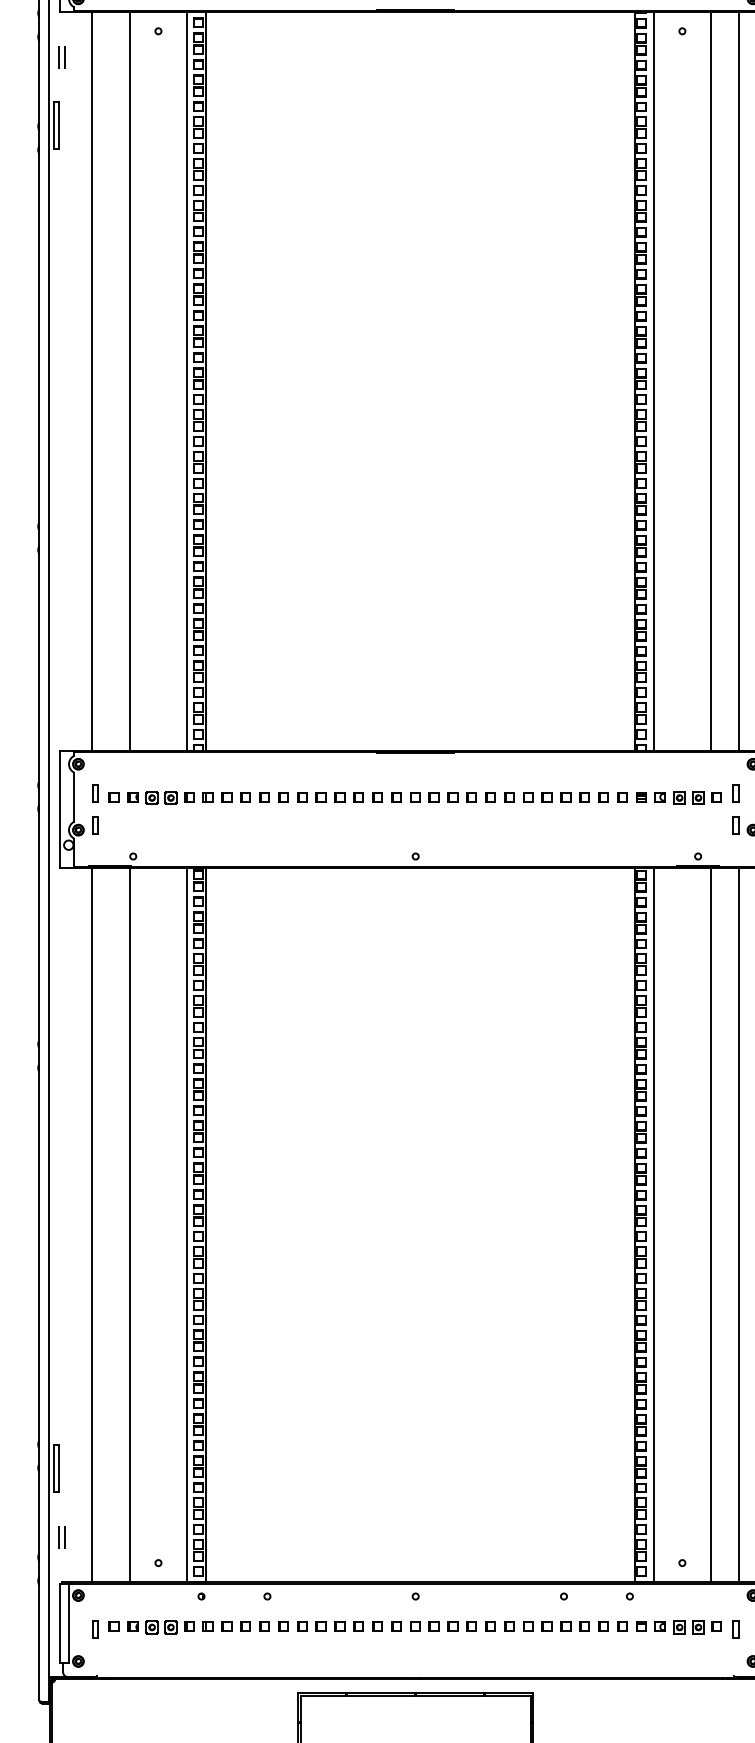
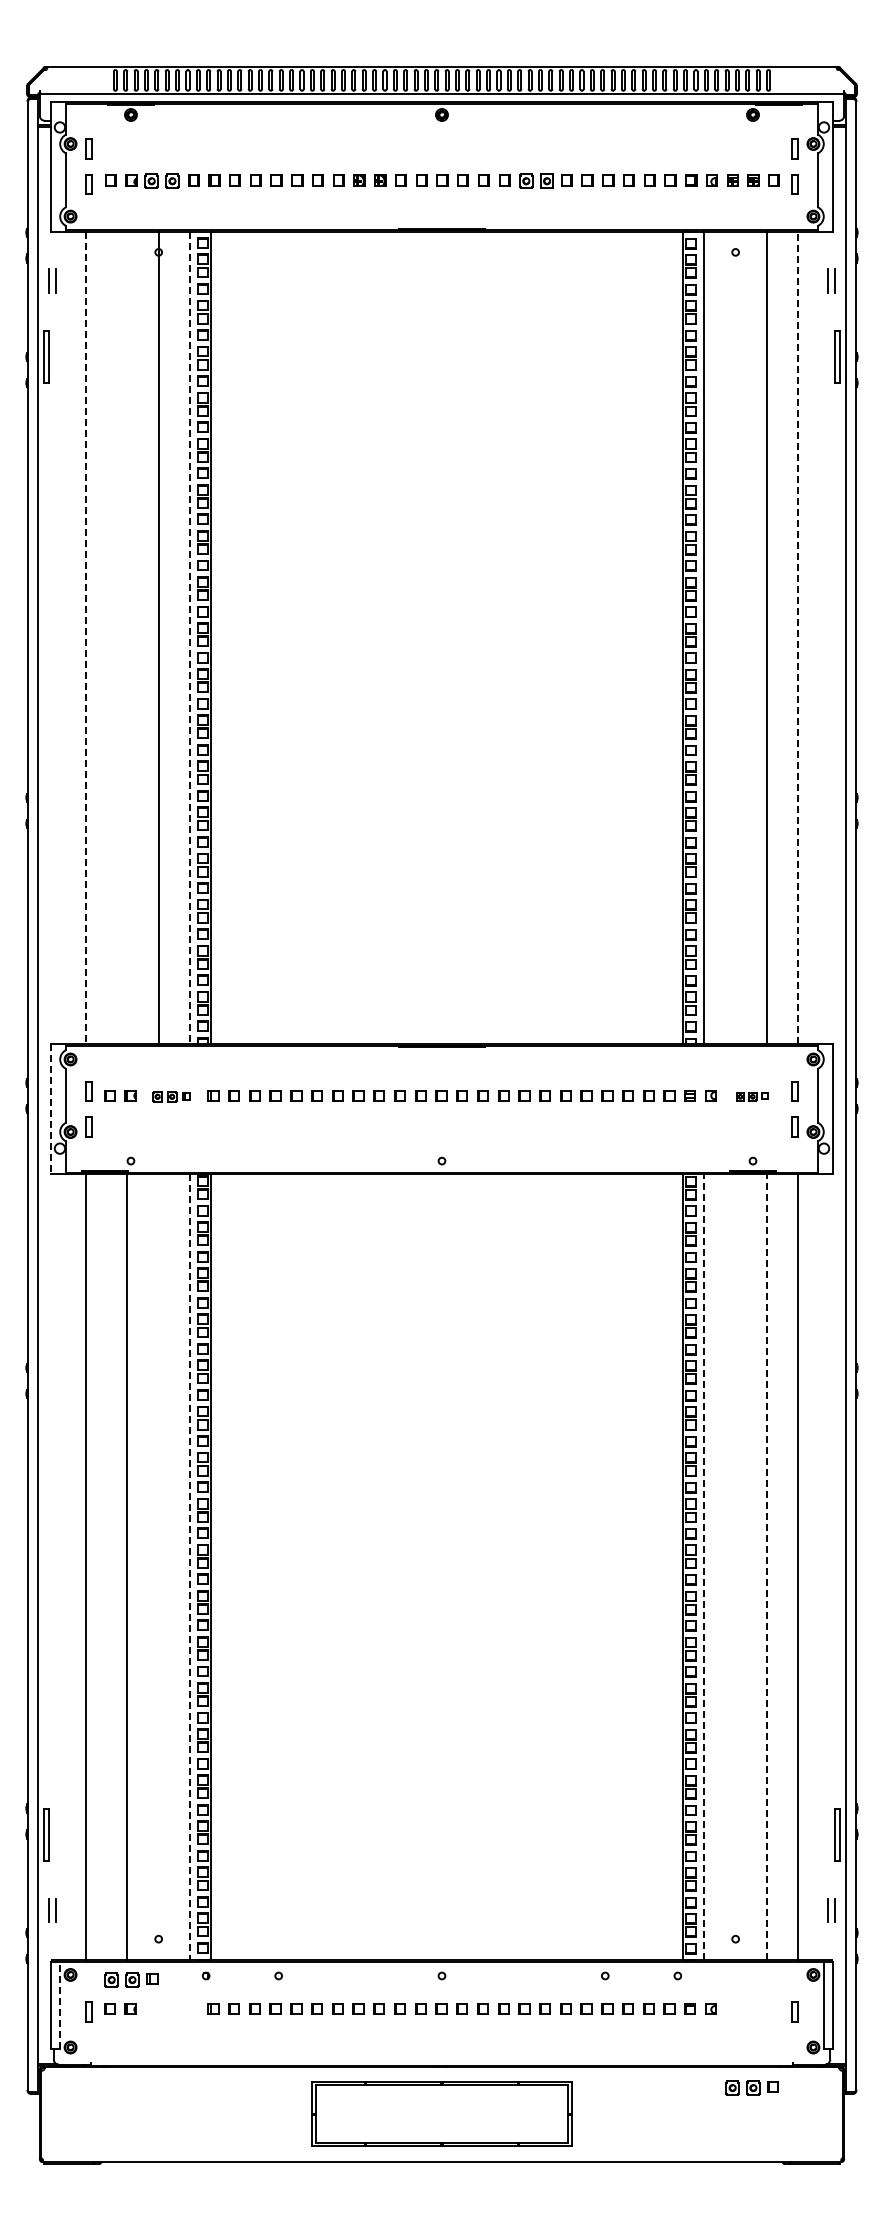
line: (91, 381) -> (85, 638), solid -> dashed
line: (130, 381) -> (159, 637), moved
line: (187, 381) -> (190, 638), solid -> dashed
line: (739, 381) -> (798, 637), solid -> dashed
part: (170, 797) -> (171, 1096), size x0.7
part: (696, 797) -> (751, 1096), size x0.6
line: (60, 809) -> (50, 1109), solid -> dashed
line: (654, 1224) -> (704, 1566), solid -> dashed
line: (711, 1224) -> (767, 1566), solid -> dashed
line: (187, 1225) -> (190, 1567), solid -> dashed
line: (68, 1623) -> (59, 2005), solid -> dashed
part: (170, 1626) -> (131, 1979), moved
part: (696, 1626) -> (751, 2087), moved

